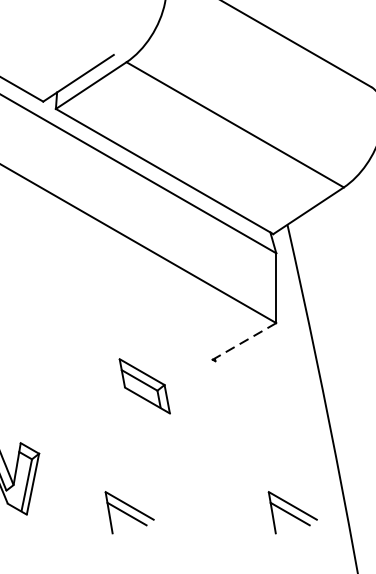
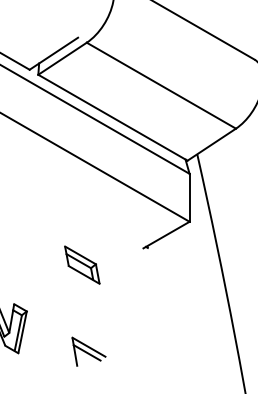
line: (242, 343) -> (166, 235), dashed -> solid
part: (145, 385) -> (82, 264), moved
part: (292, 512) -> (200, 351), removed

